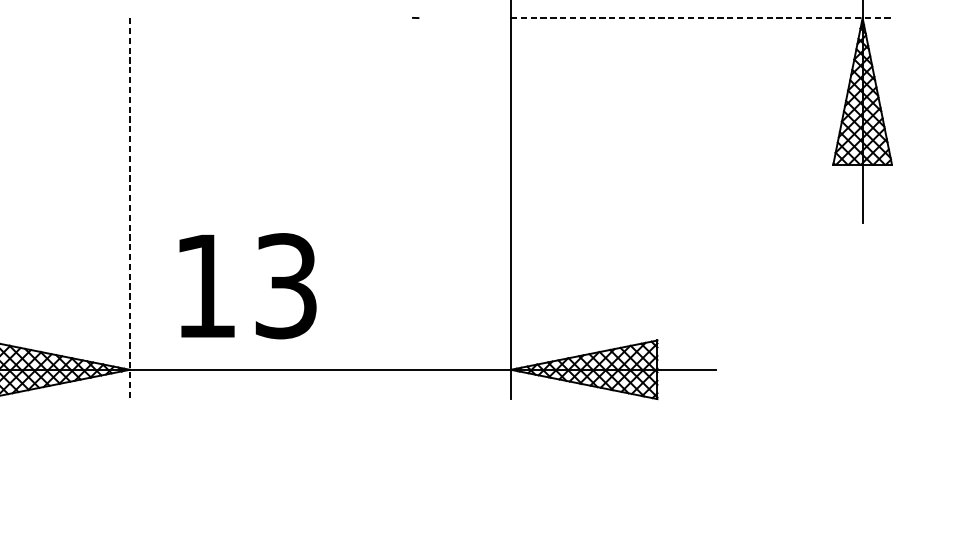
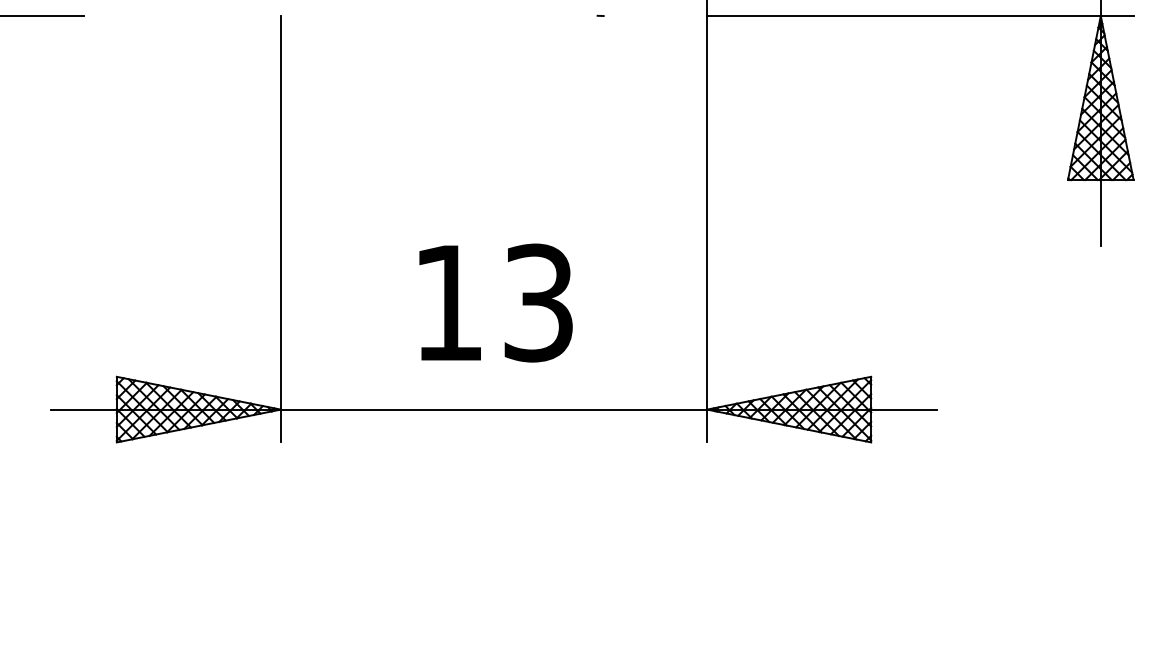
line: (701, 18) -> (920, 16), dashed -> solid
line: (129, 208) -> (280, 229), dashed -> solid
text: (247, 285) -> (495, 302), moved

